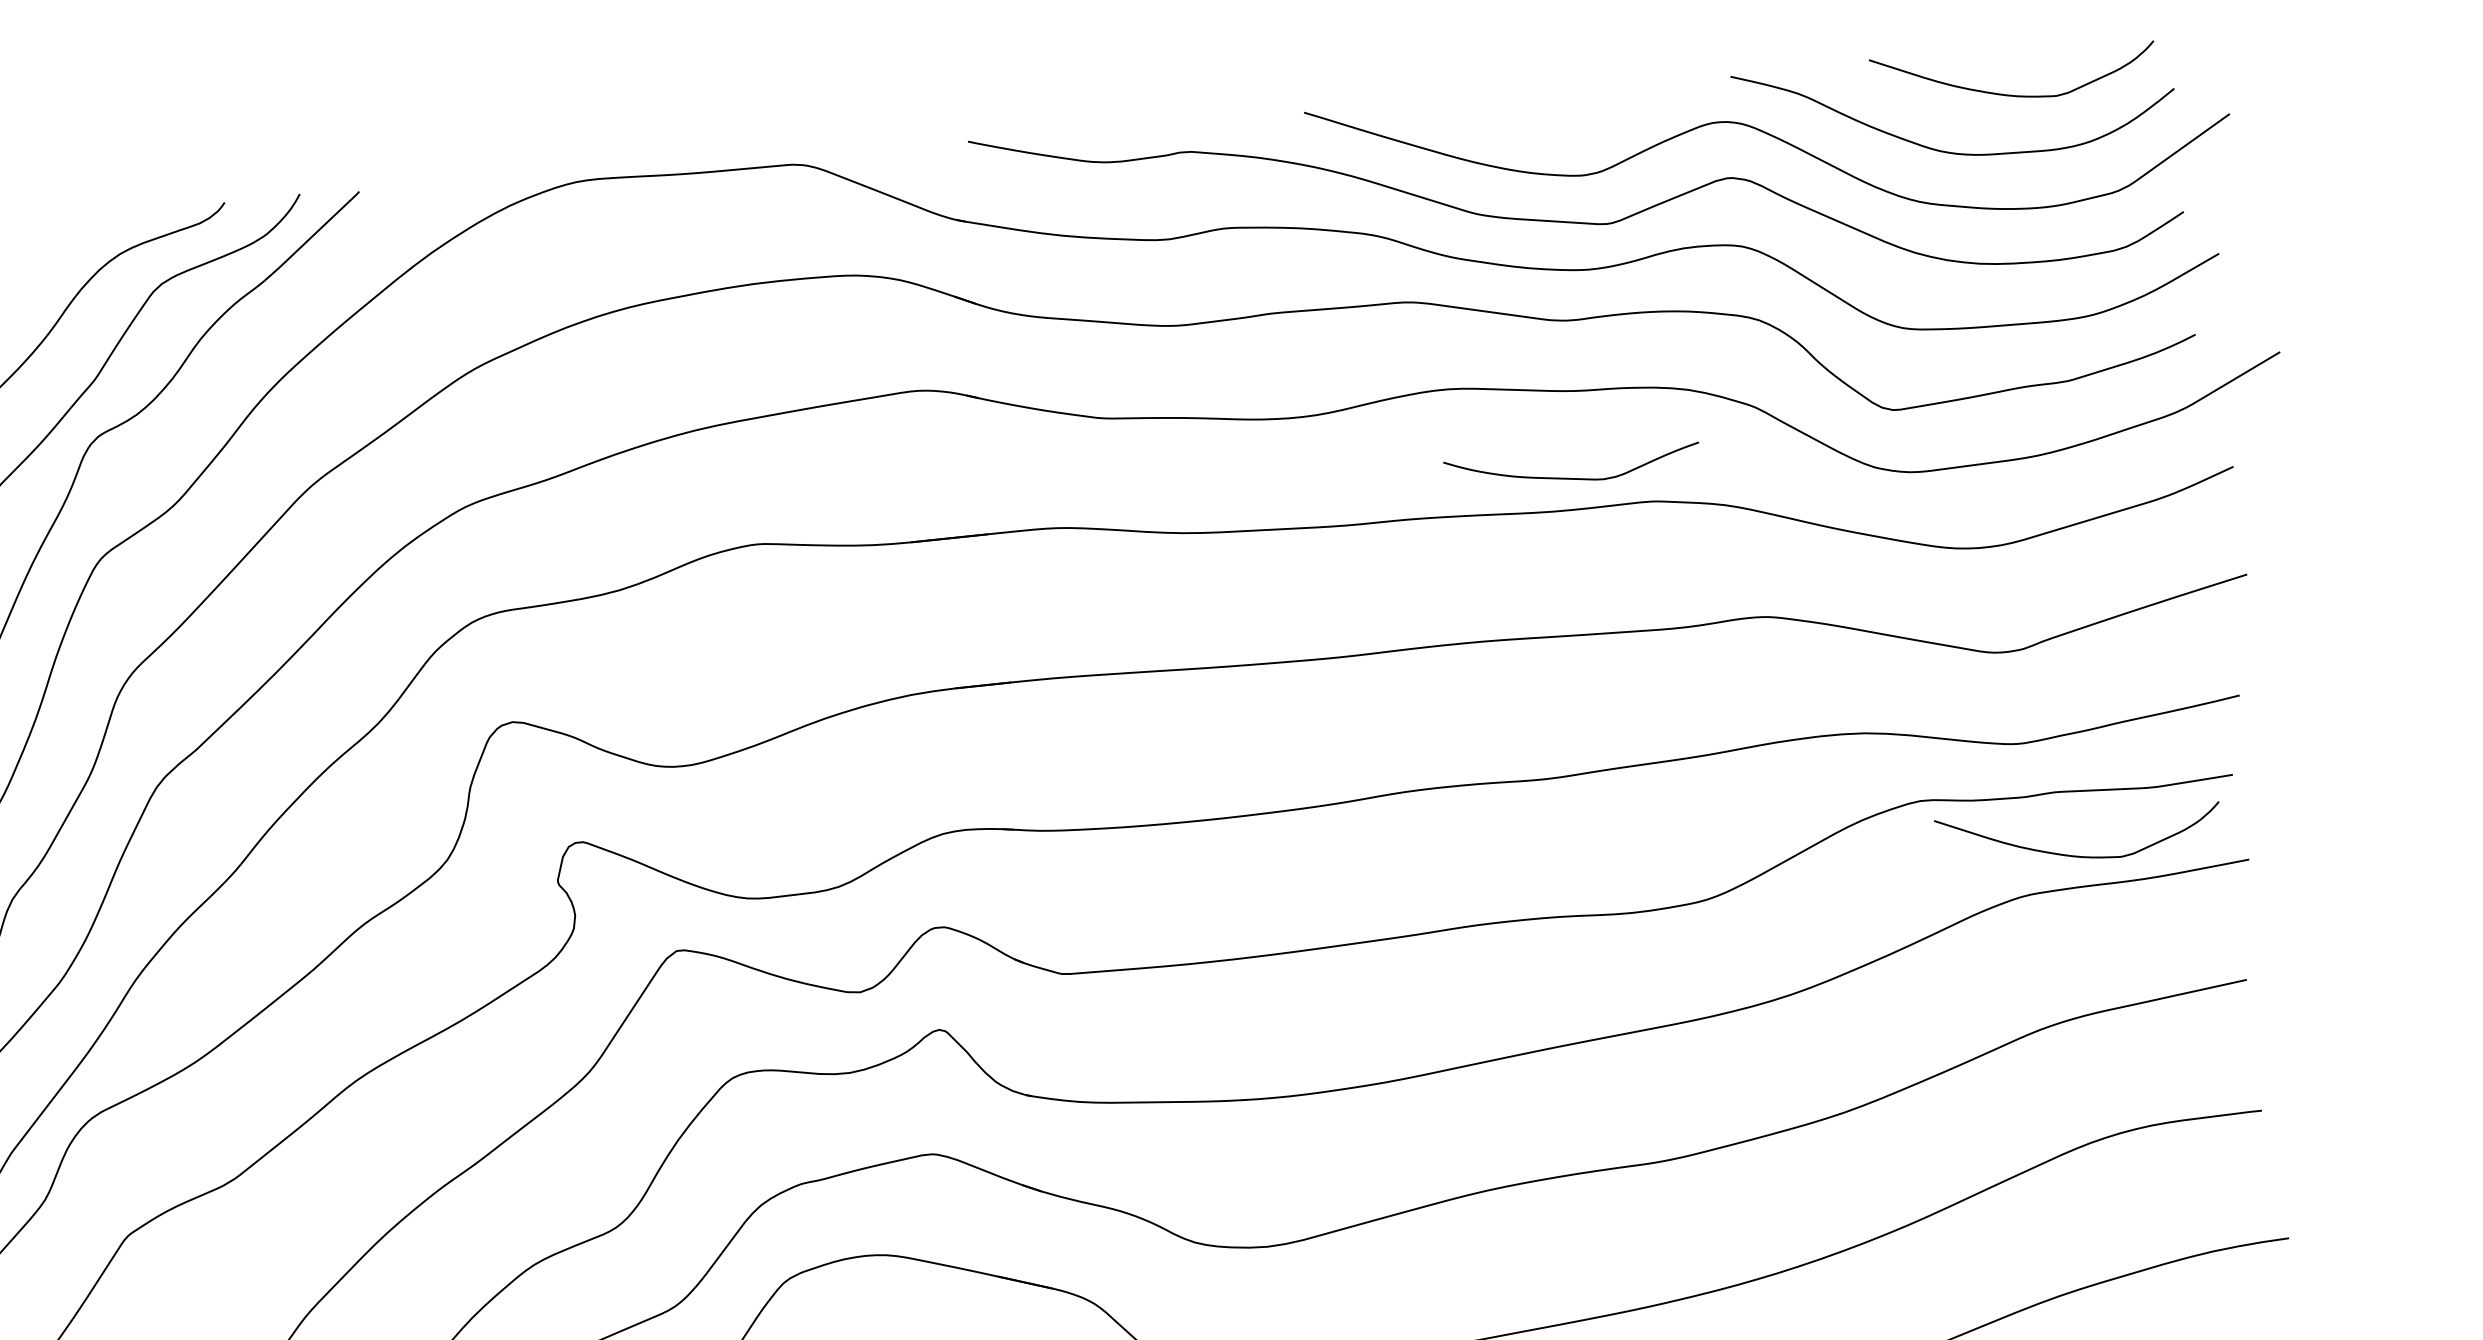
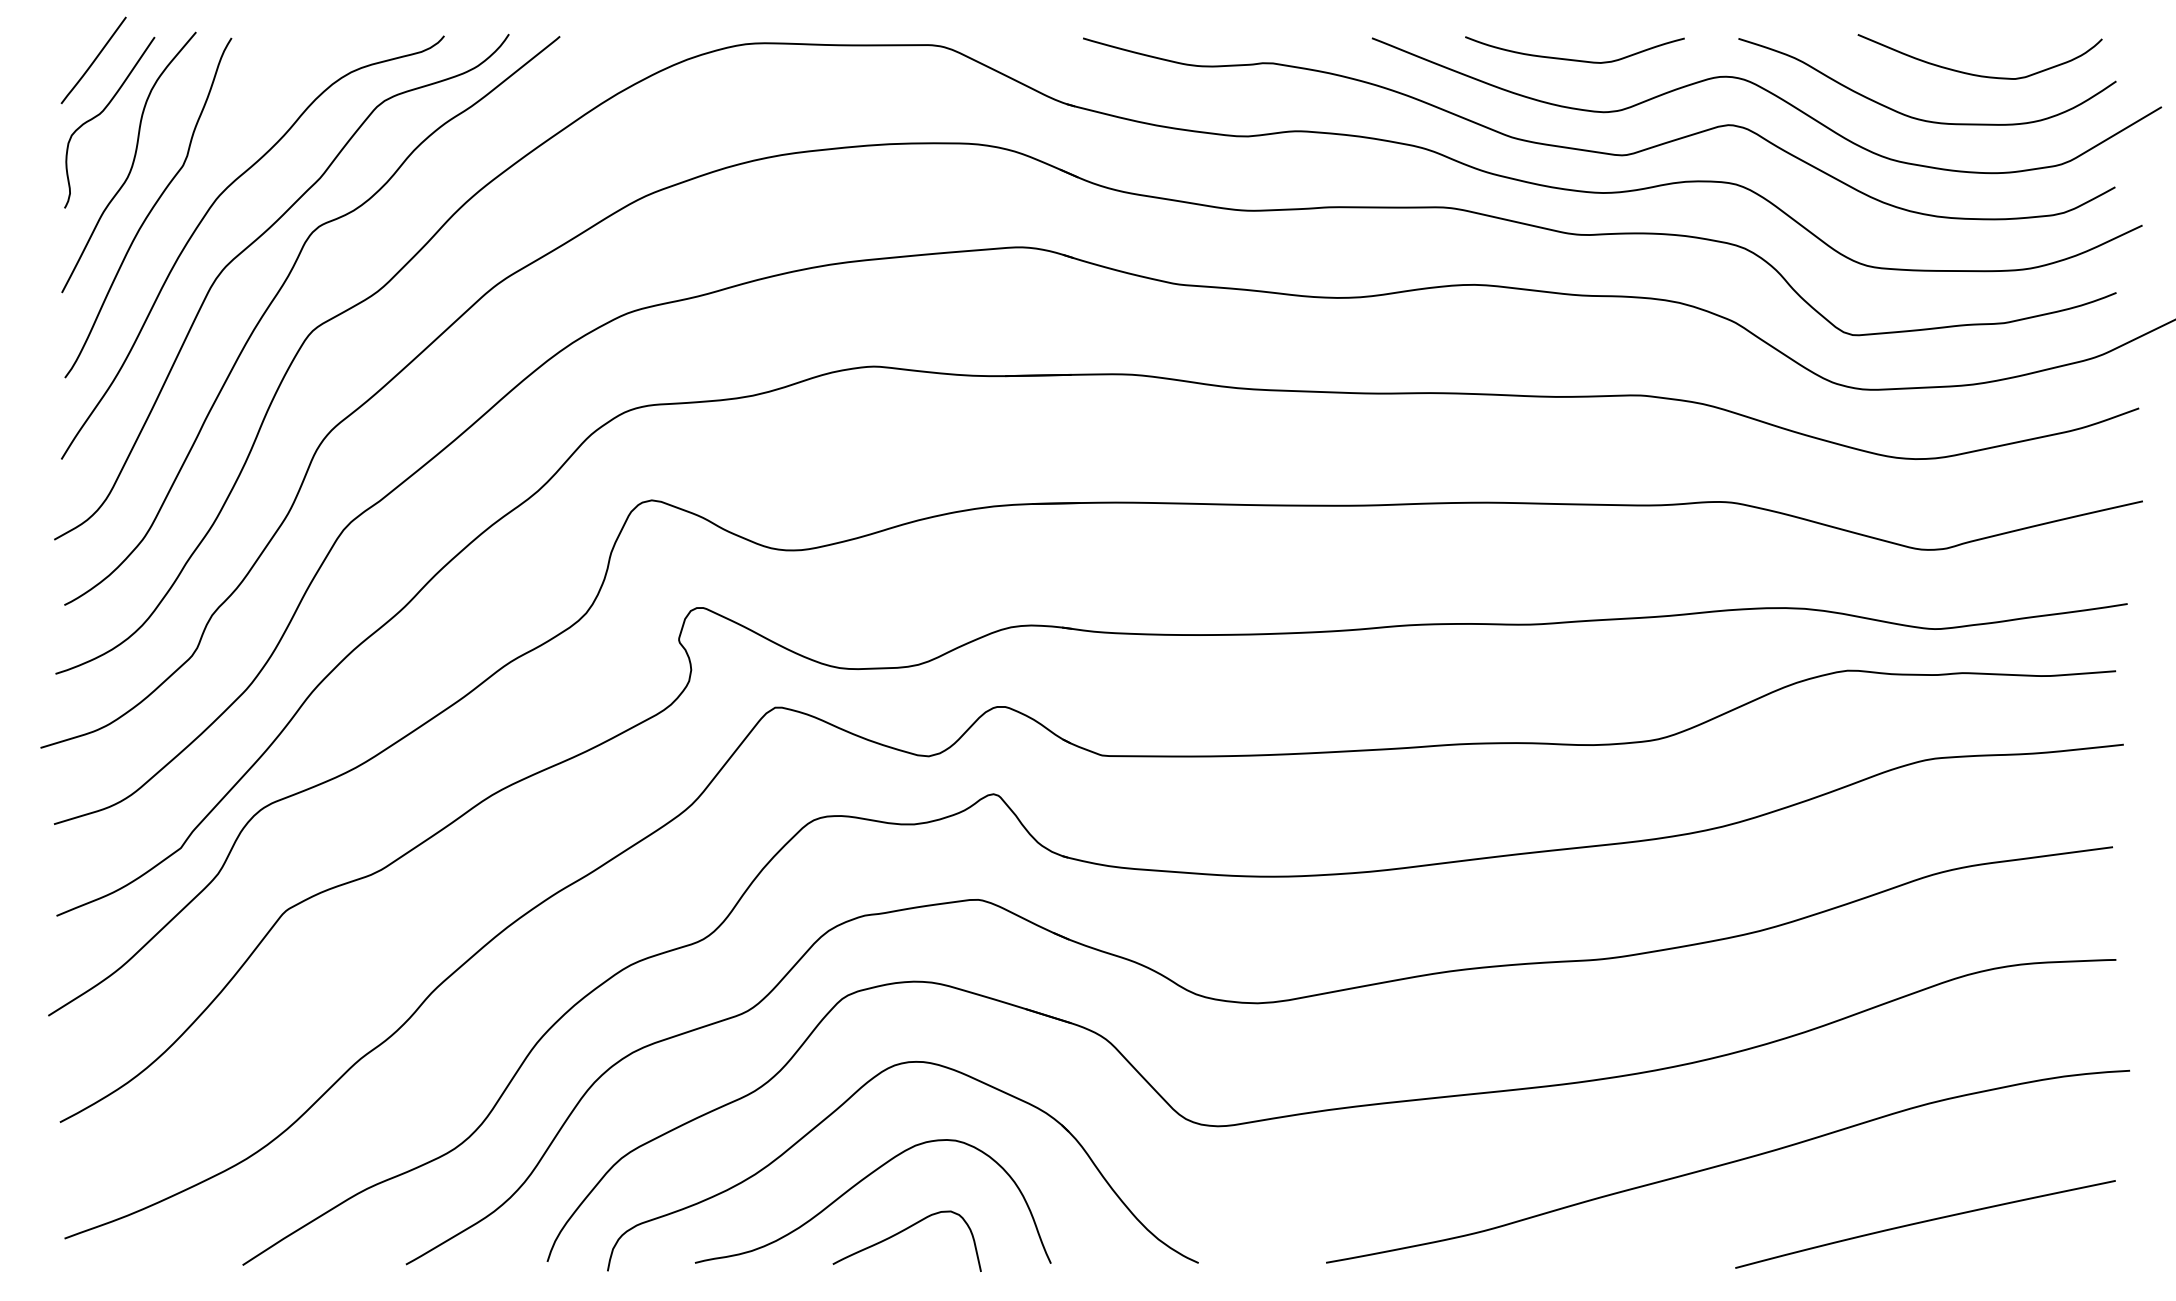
curve: (1572, 477) -> (1574, 59), moved
curve: (2078, 855) -> (1978, 728), removed

